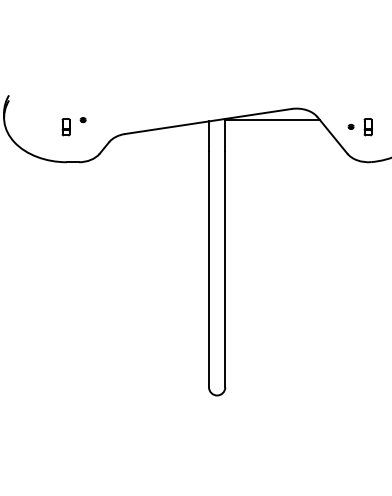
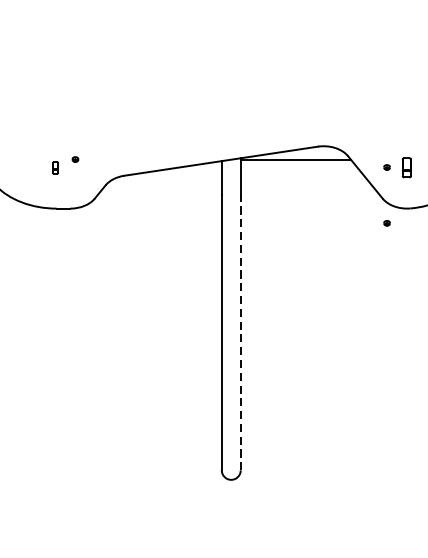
part: (65, 127) -> (54, 168), size x0.6
part: (350, 174) -> (386, 222), added
line: (225, 268) -> (240, 332), solid -> dashed

